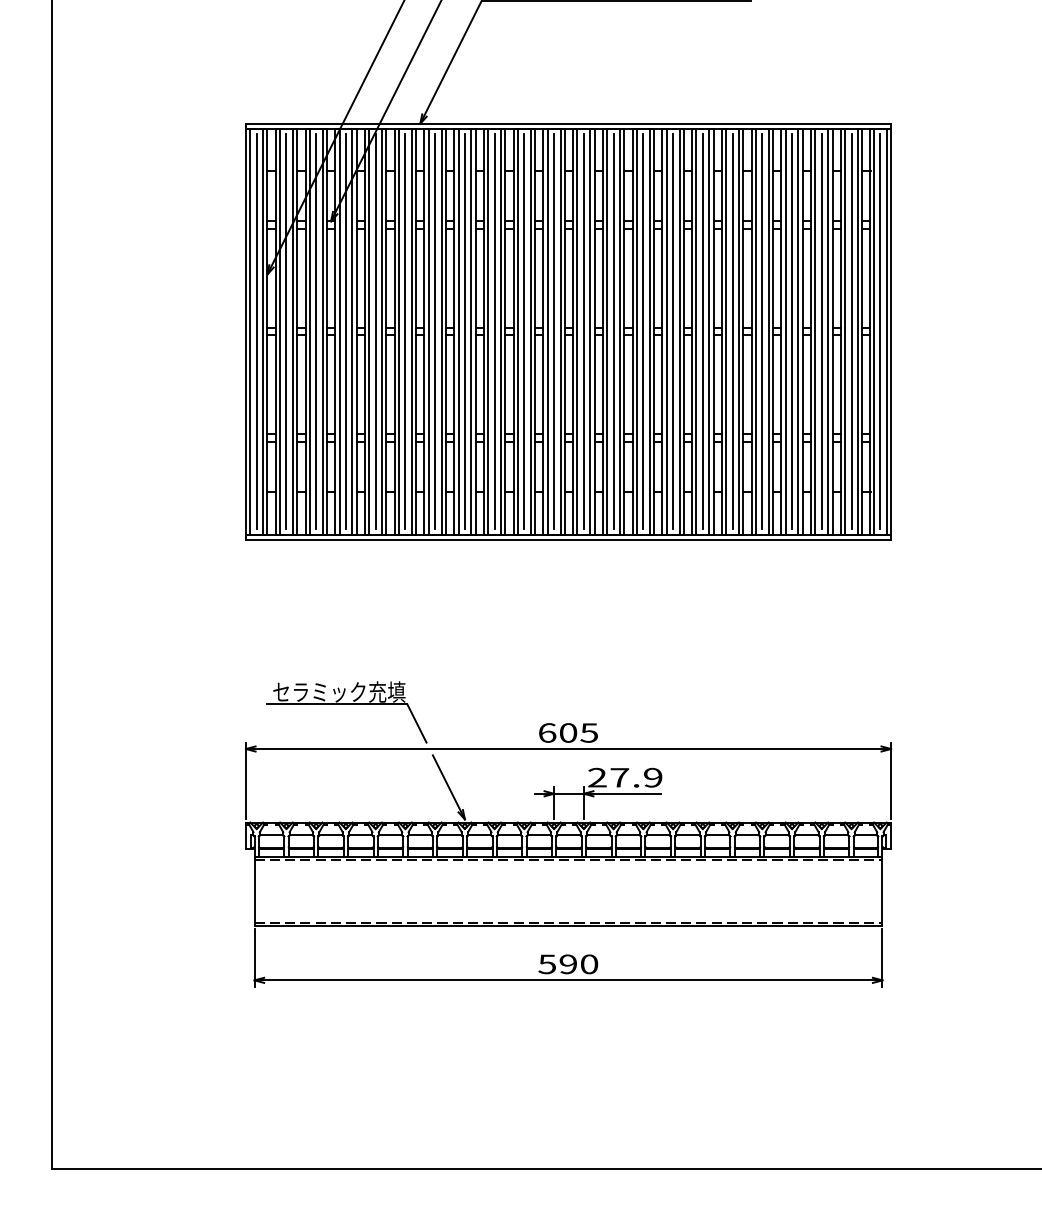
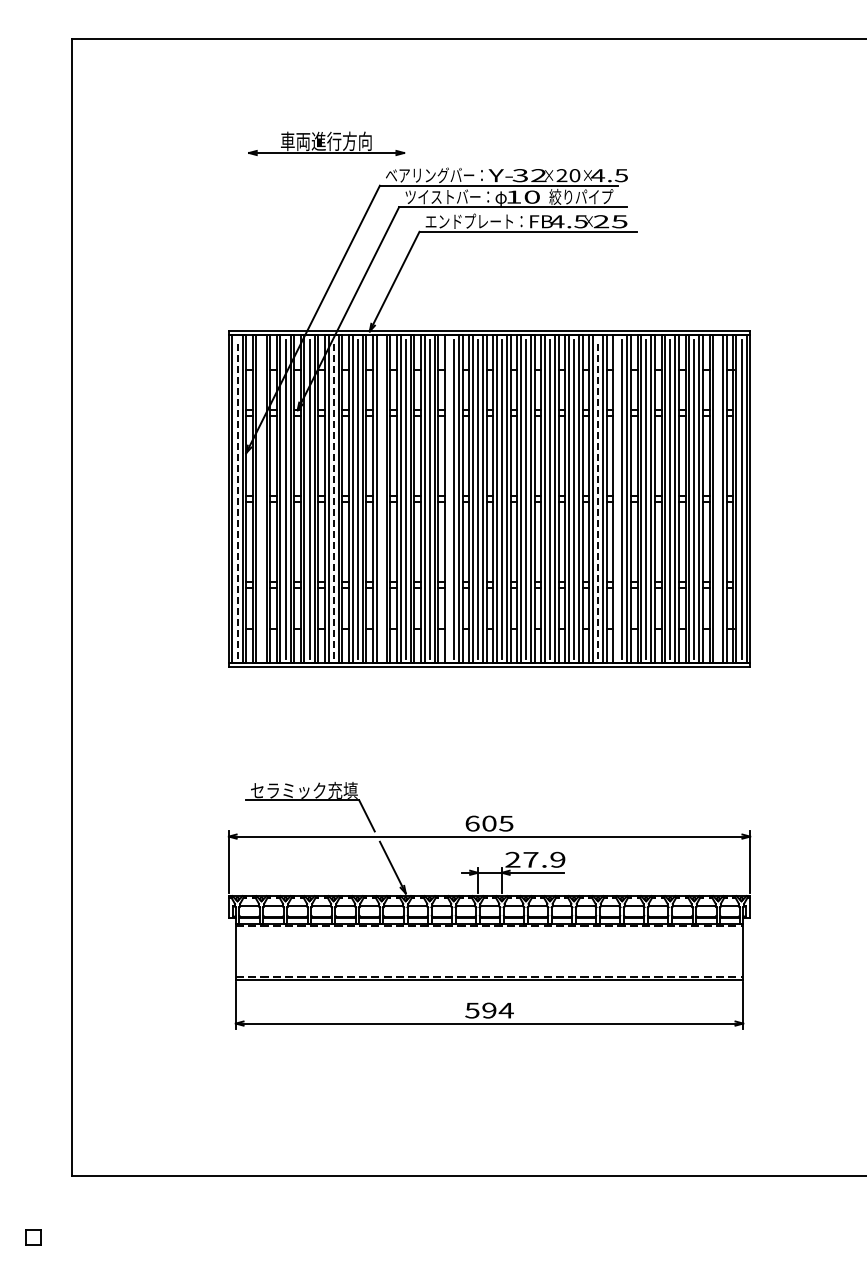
line: (256, 331) -> (237, 499), solid -> dashed
line: (286, 331) -> (261, 499), removed
line: (375, 331) -> (333, 499), solid -> dashed
line: (434, 331) -> (381, 499), removed
line: (517, 331) -> (448, 499), removed
line: (703, 331) -> (598, 499), solid -> dashed
line: (725, 331) -> (616, 499), removed
line: (851, 331) -> (718, 499), removed
text: (588, 964) -> (505, 1010), 590 -> 594

